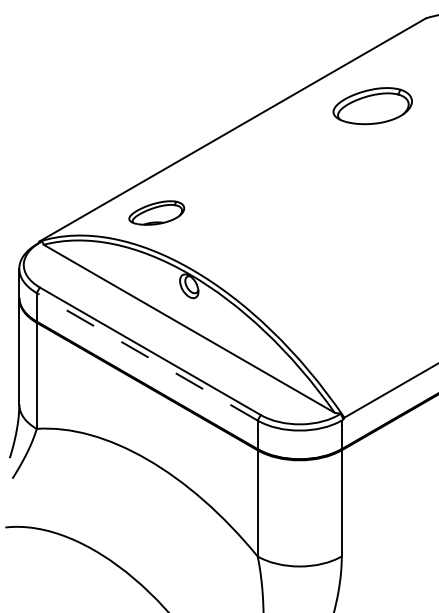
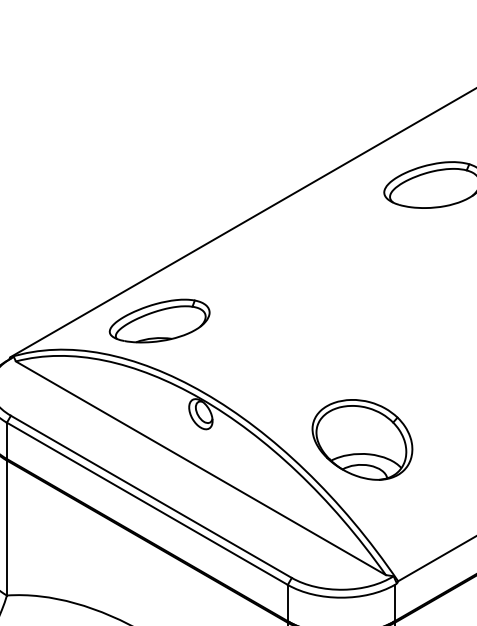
part: (156, 212) -> (159, 320), size x1.43
part: (316, 306) -> (362, 439), added
line: (147, 356) -> (147, 503), dashed -> solid

